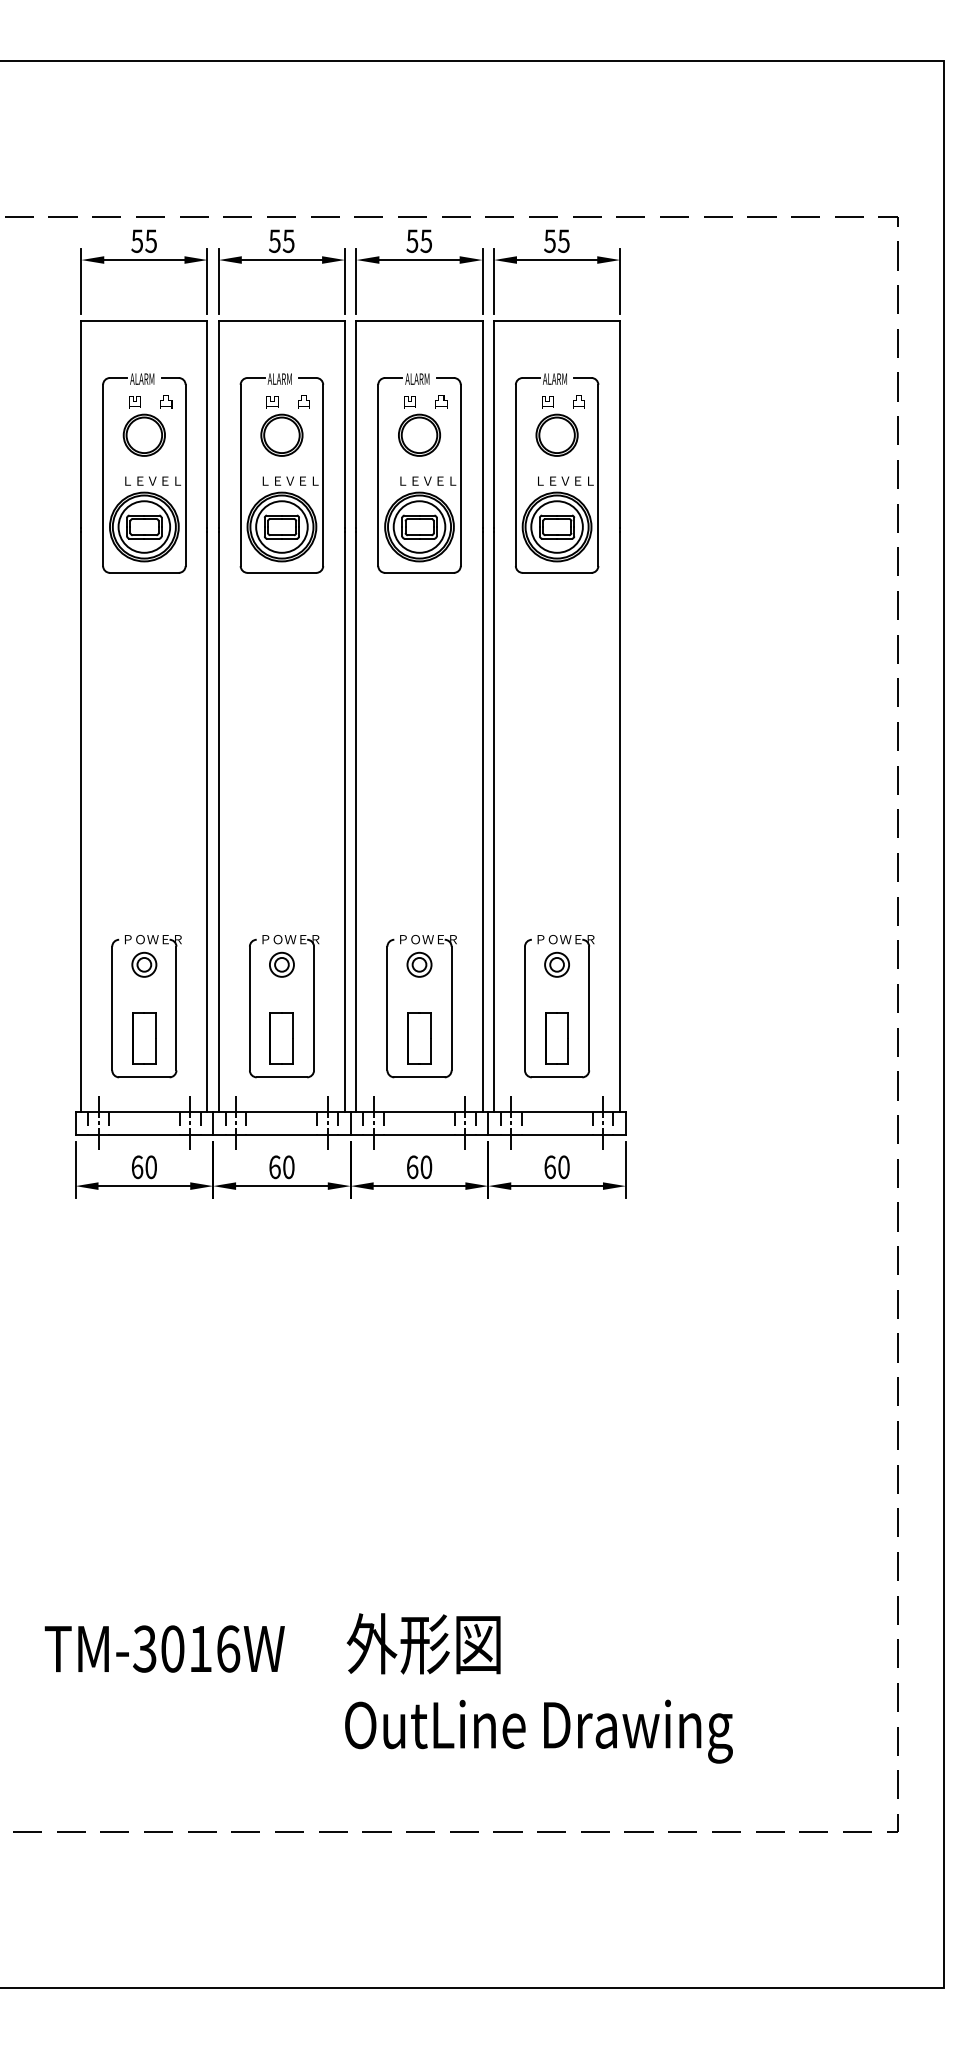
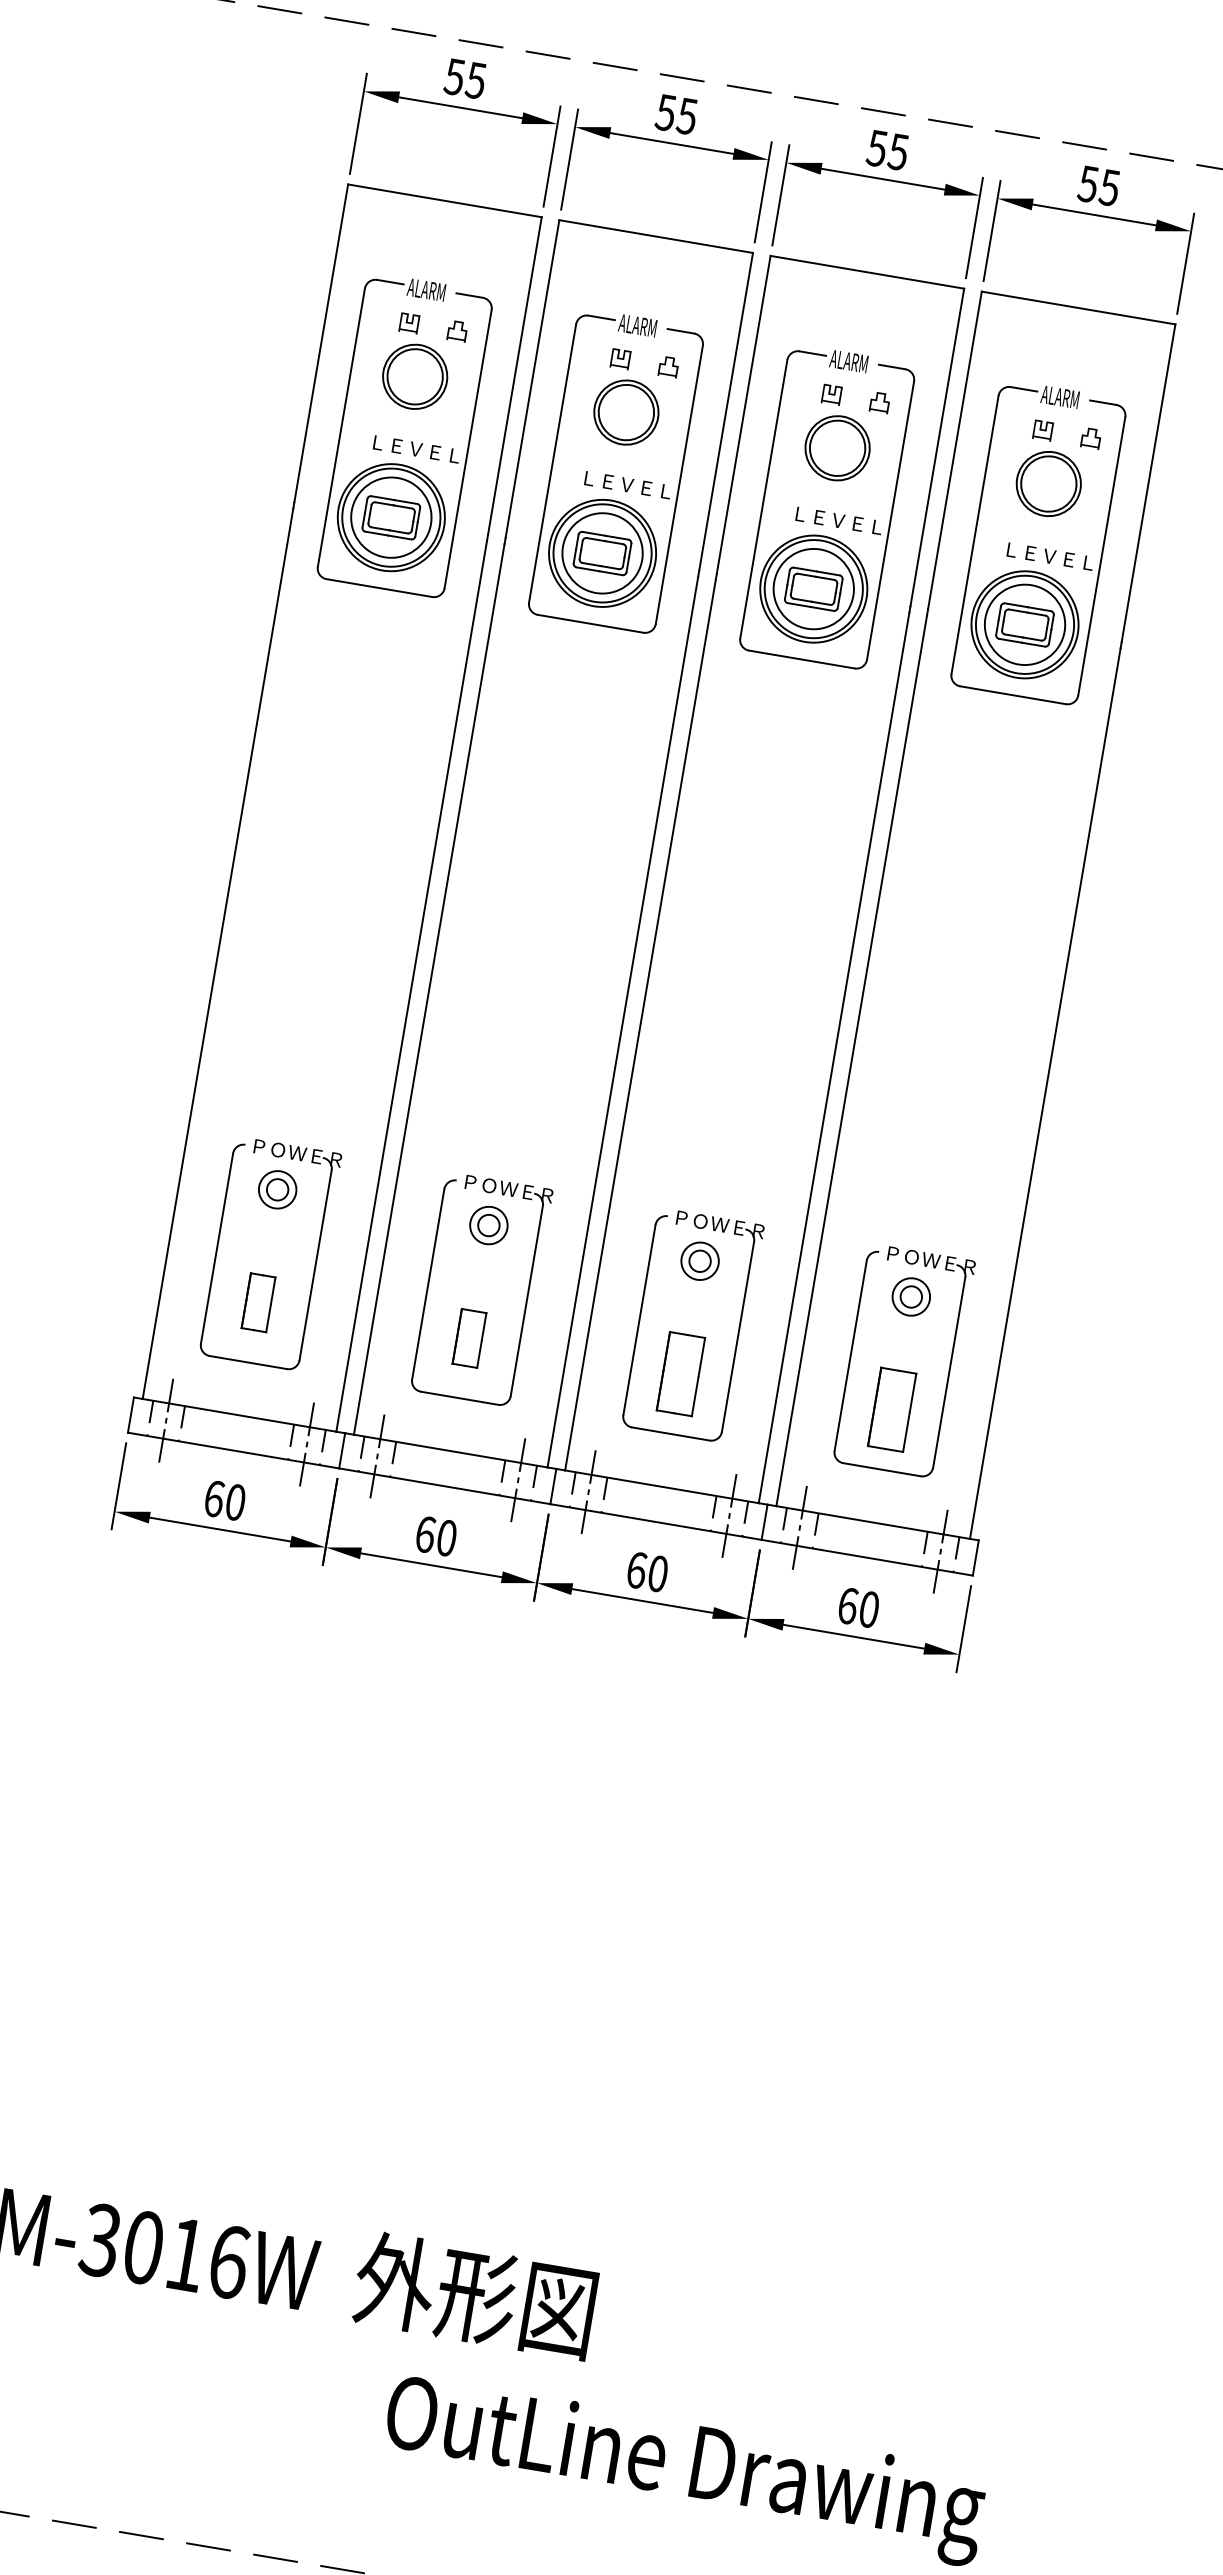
part: (144, 1038) -> (258, 1302), size x0.7
part: (281, 1038) -> (469, 1338), size x0.7
text: (423, 1643) -> (474, 2294), moved

